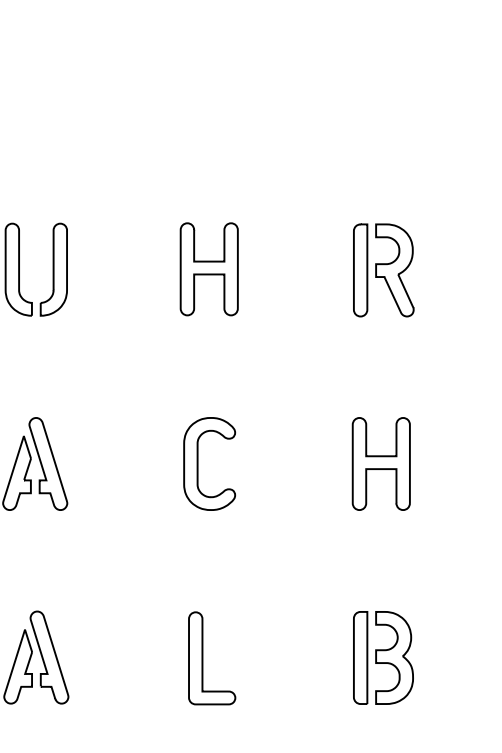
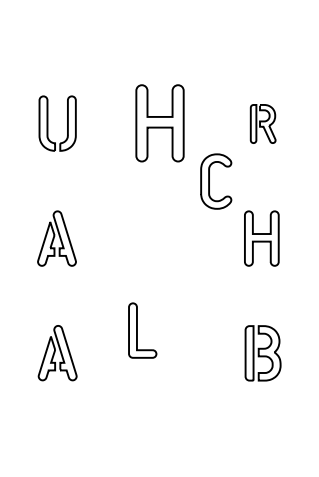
part: (208, 269) -> (159, 123), size x1.4
part: (382, 269) -> (262, 123), size x0.7
part: (198, 463) -> (209, 181), moved
part: (211, 658) -> (142, 330), moved

